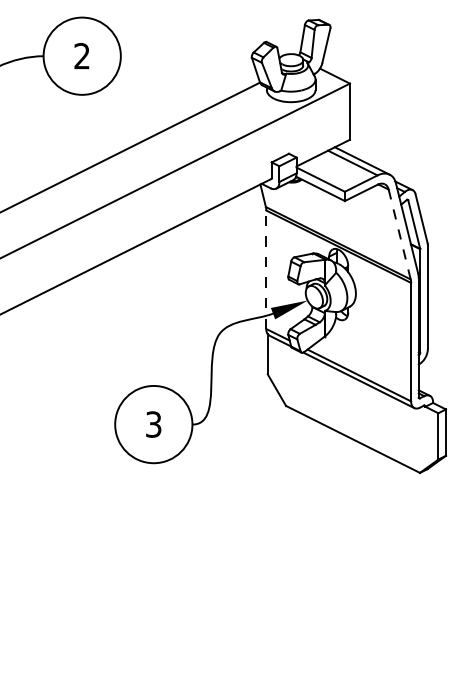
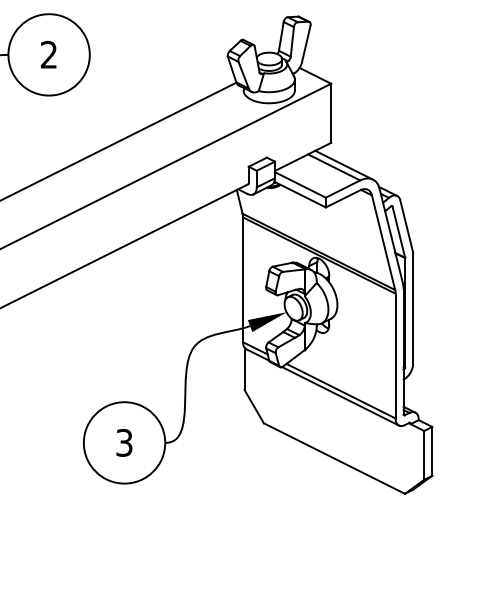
line: (399, 234) -> (383, 242), dashed -> solid
line: (266, 269) -> (243, 279), dashed -> solid

